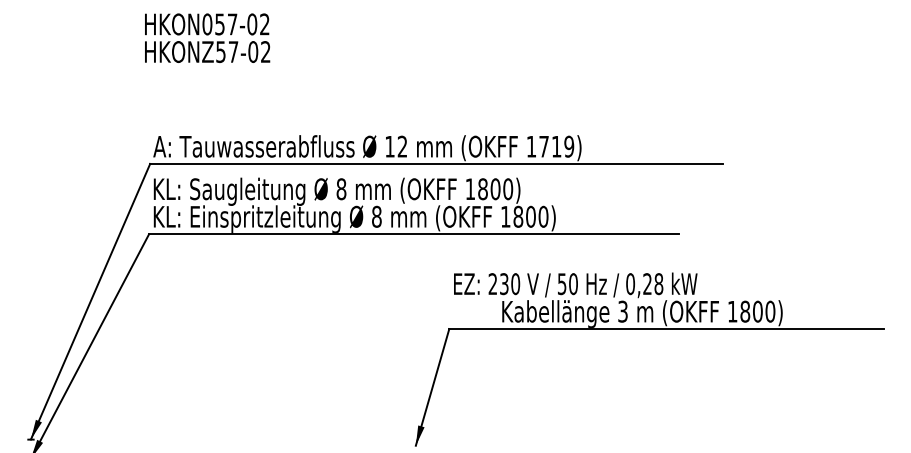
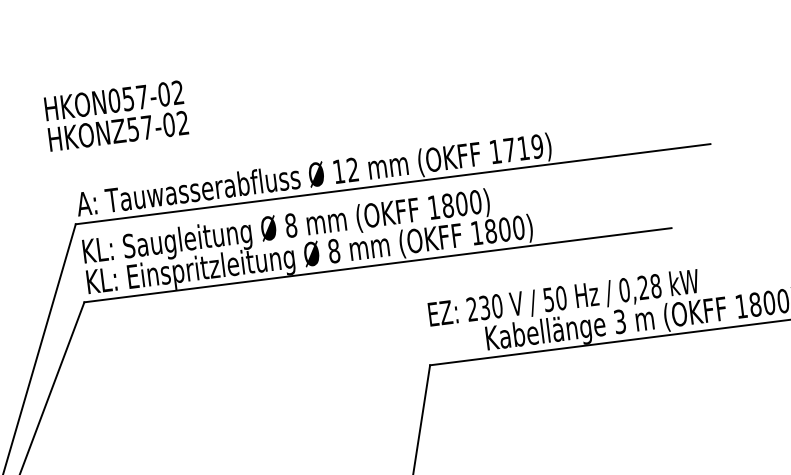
text: (207, 37) -> (116, 115), moved

